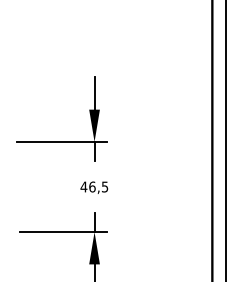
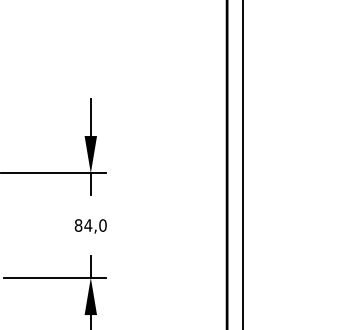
text: (94, 186) -> (90, 225), 46,5 -> 84,0

